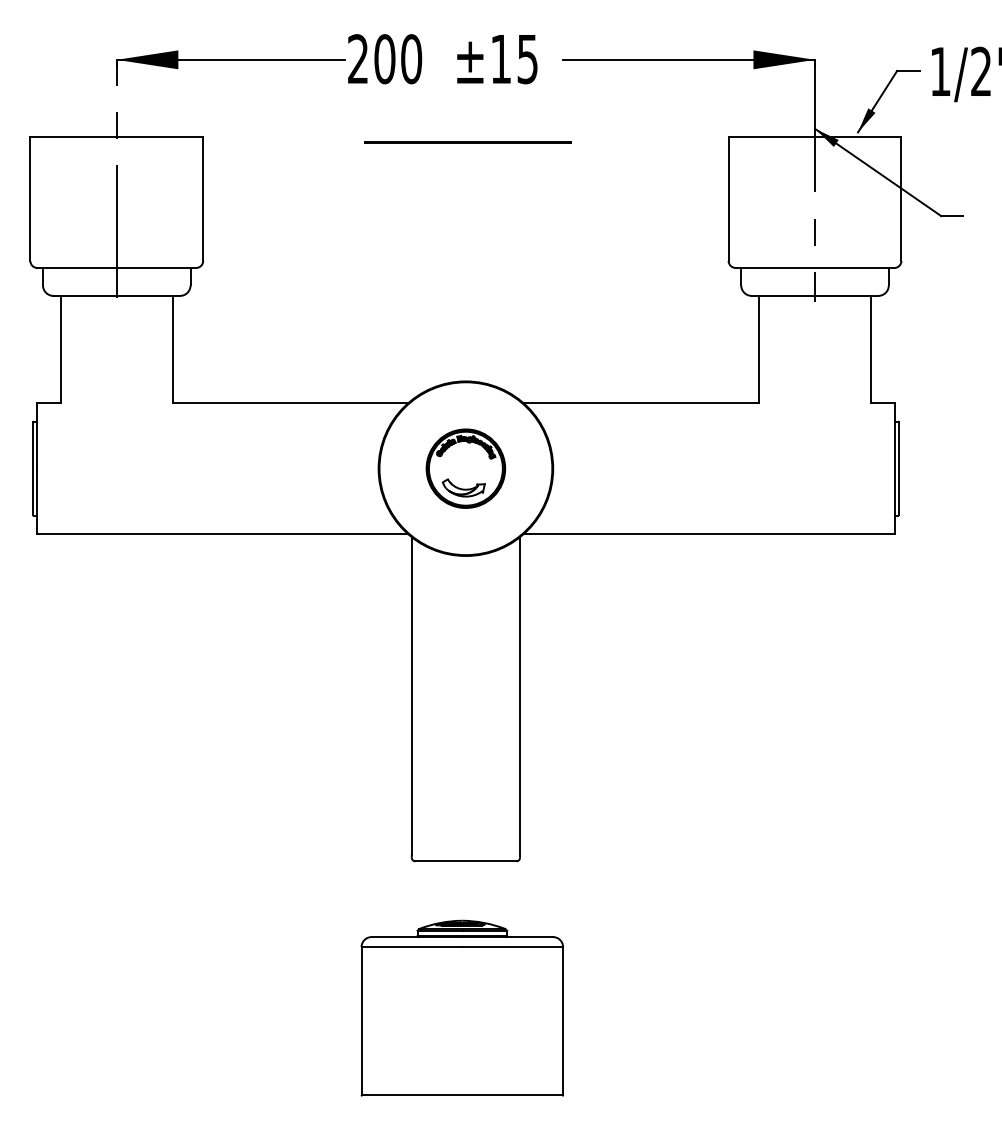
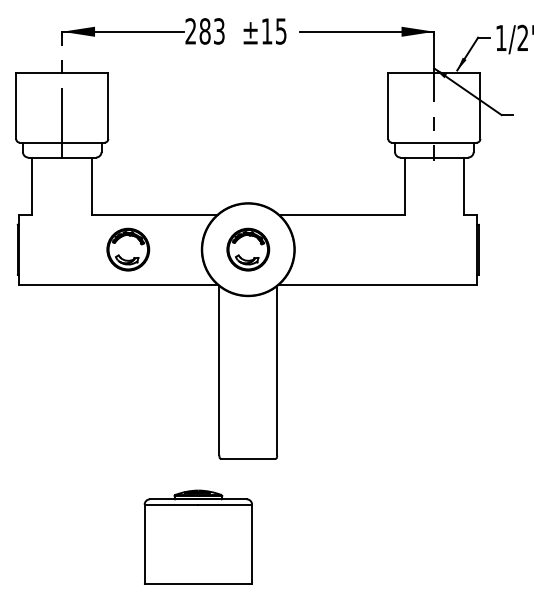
text: (396, 59) -> (211, 31), 200 -> 283
line: (468, 141) -> (249, 75), removed
part: (241, 468) -> (128, 249), added
part: (460, 1006) -> (197, 536), moved

